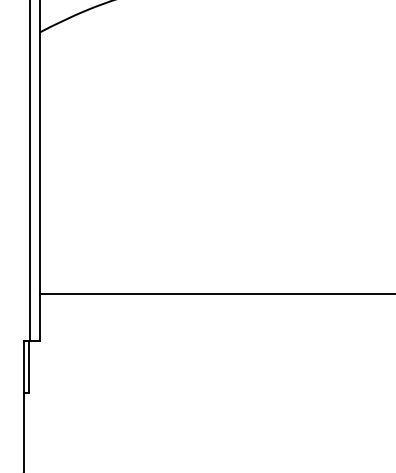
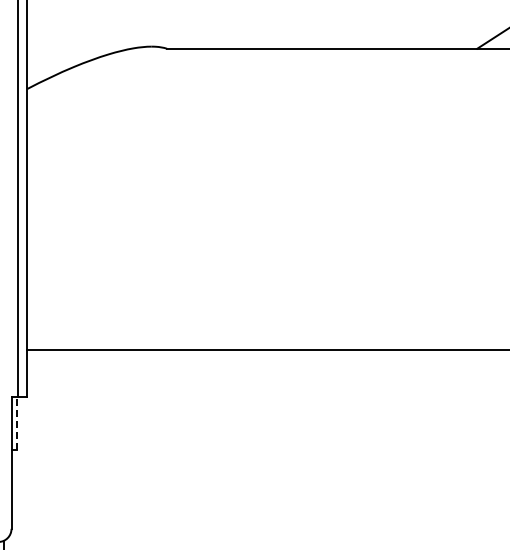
line: (28, 366) -> (16, 422), solid -> dashed

